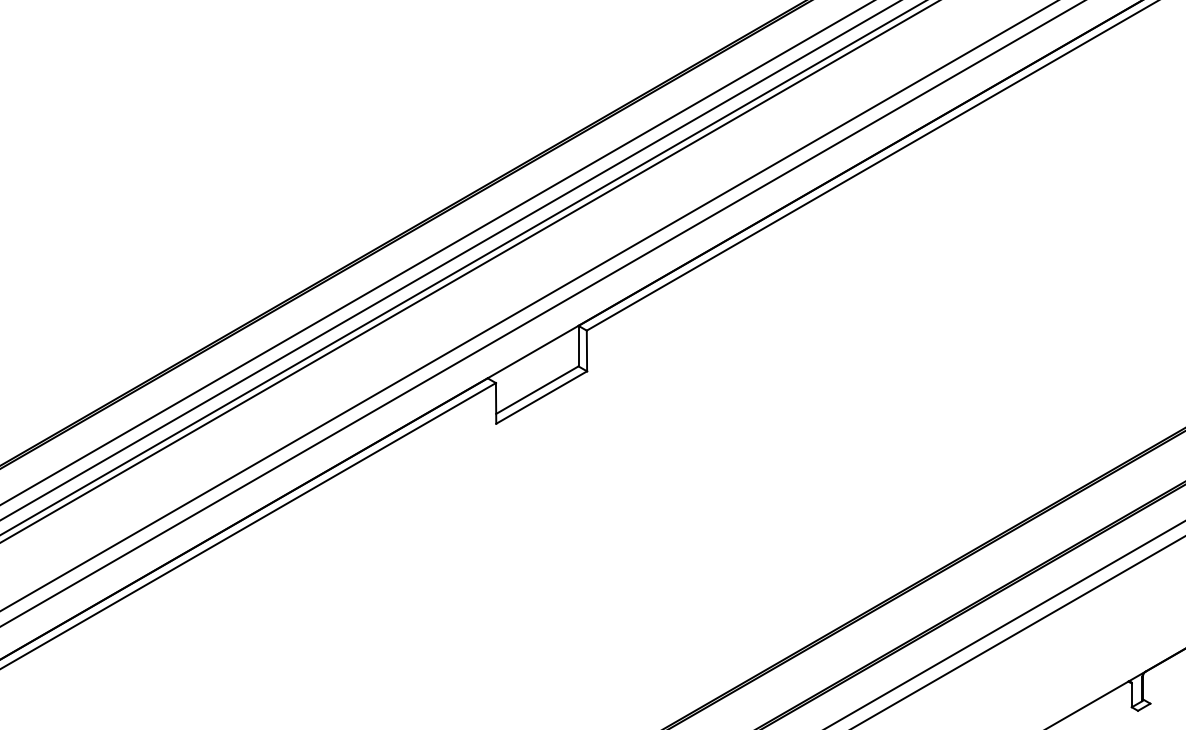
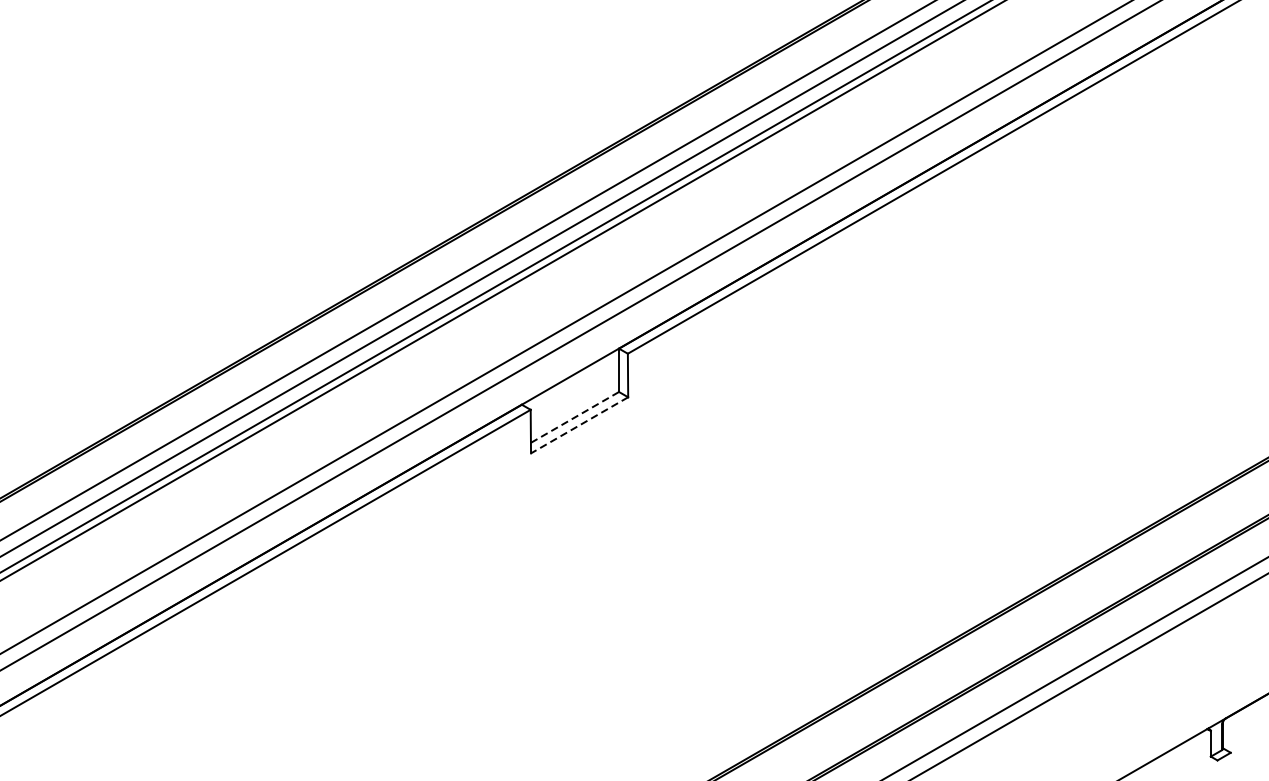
line: (537, 390) -> (575, 417), solid -> dashed
line: (541, 397) -> (579, 425), solid -> dashed

